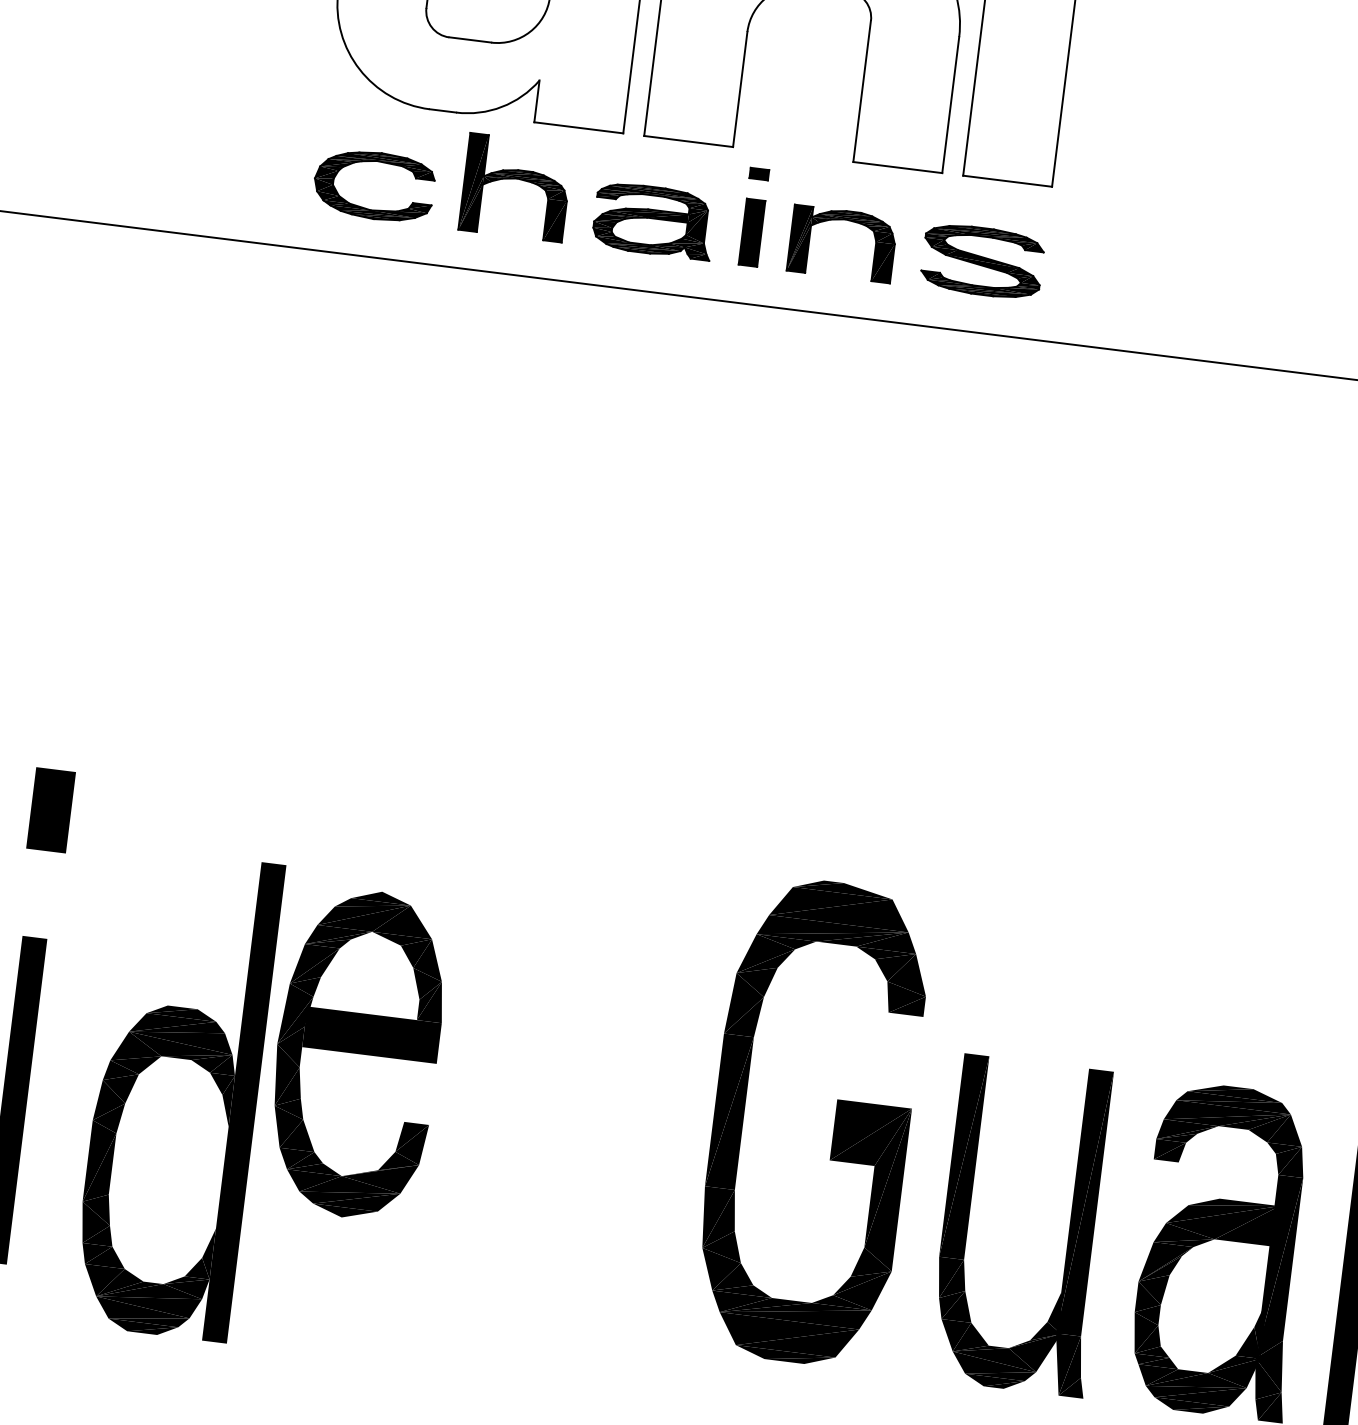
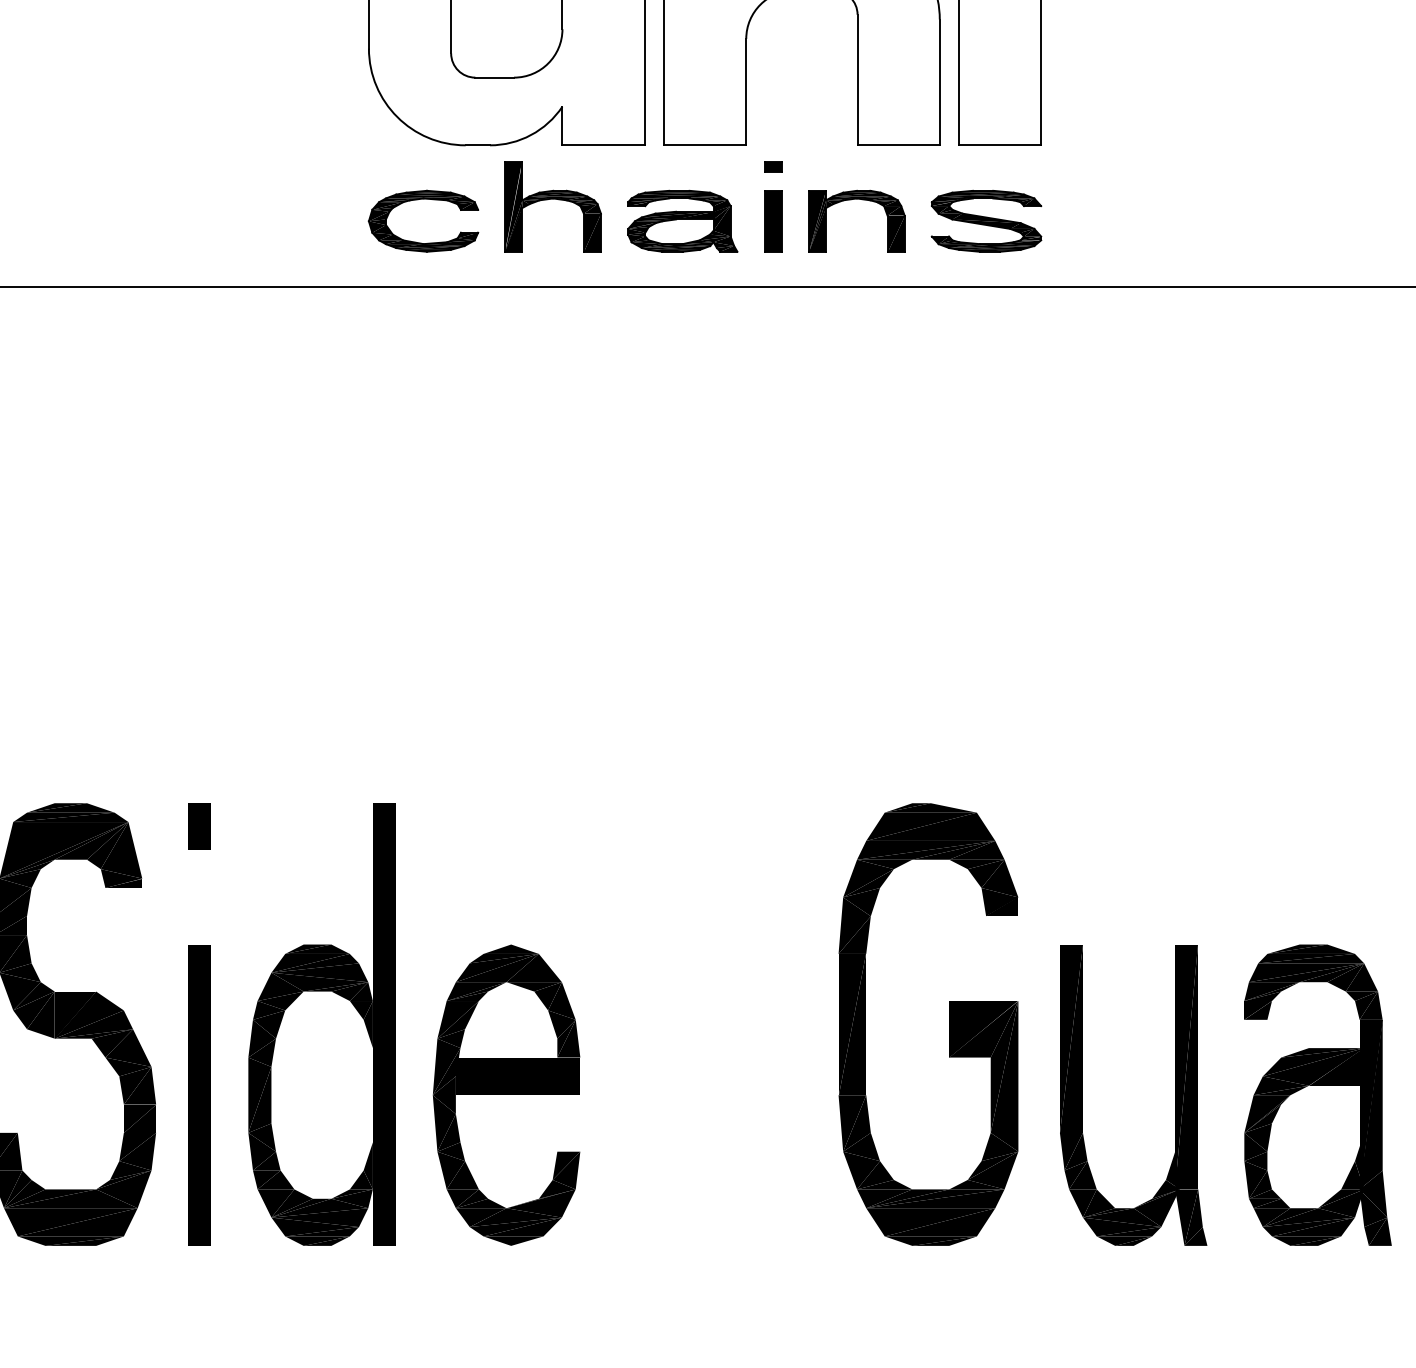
part: (50, 809) -> (199, 826), size x0.62
part: (357, 1053) -> (506, 1094), moved
part: (176, 1094) -> (321, 1024), moved

